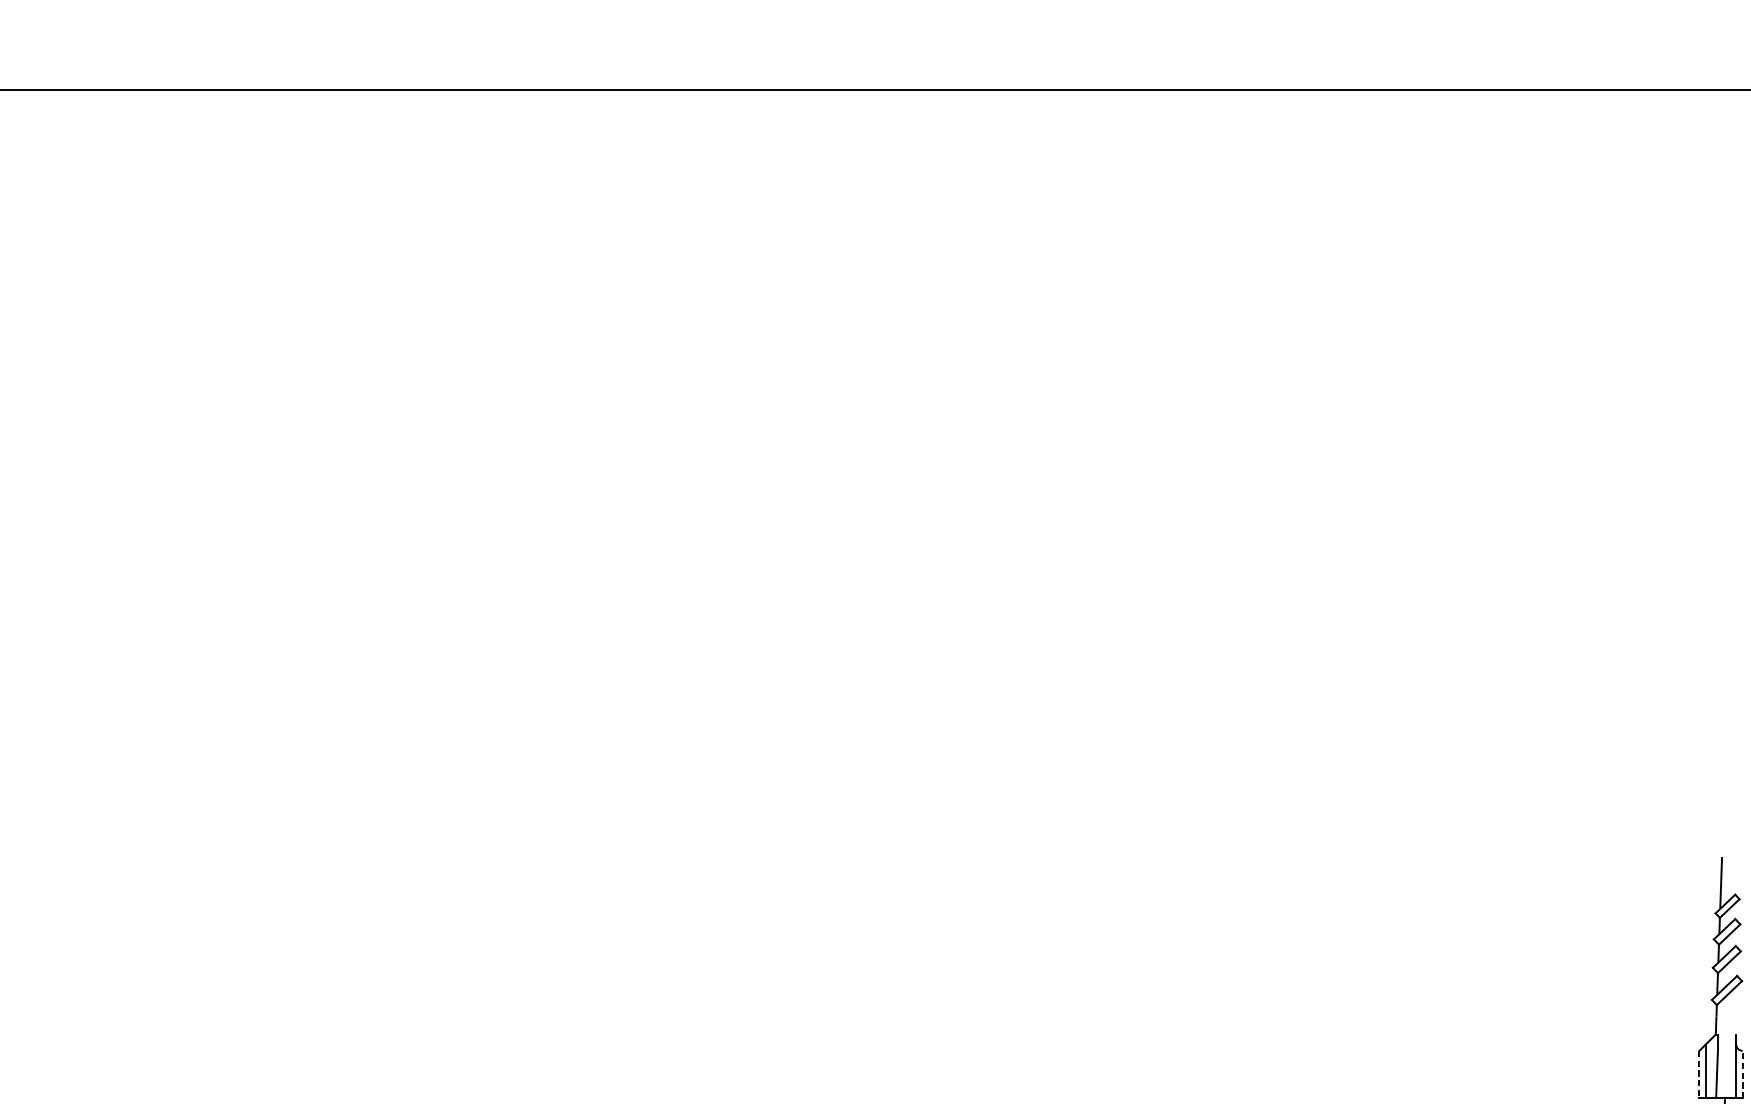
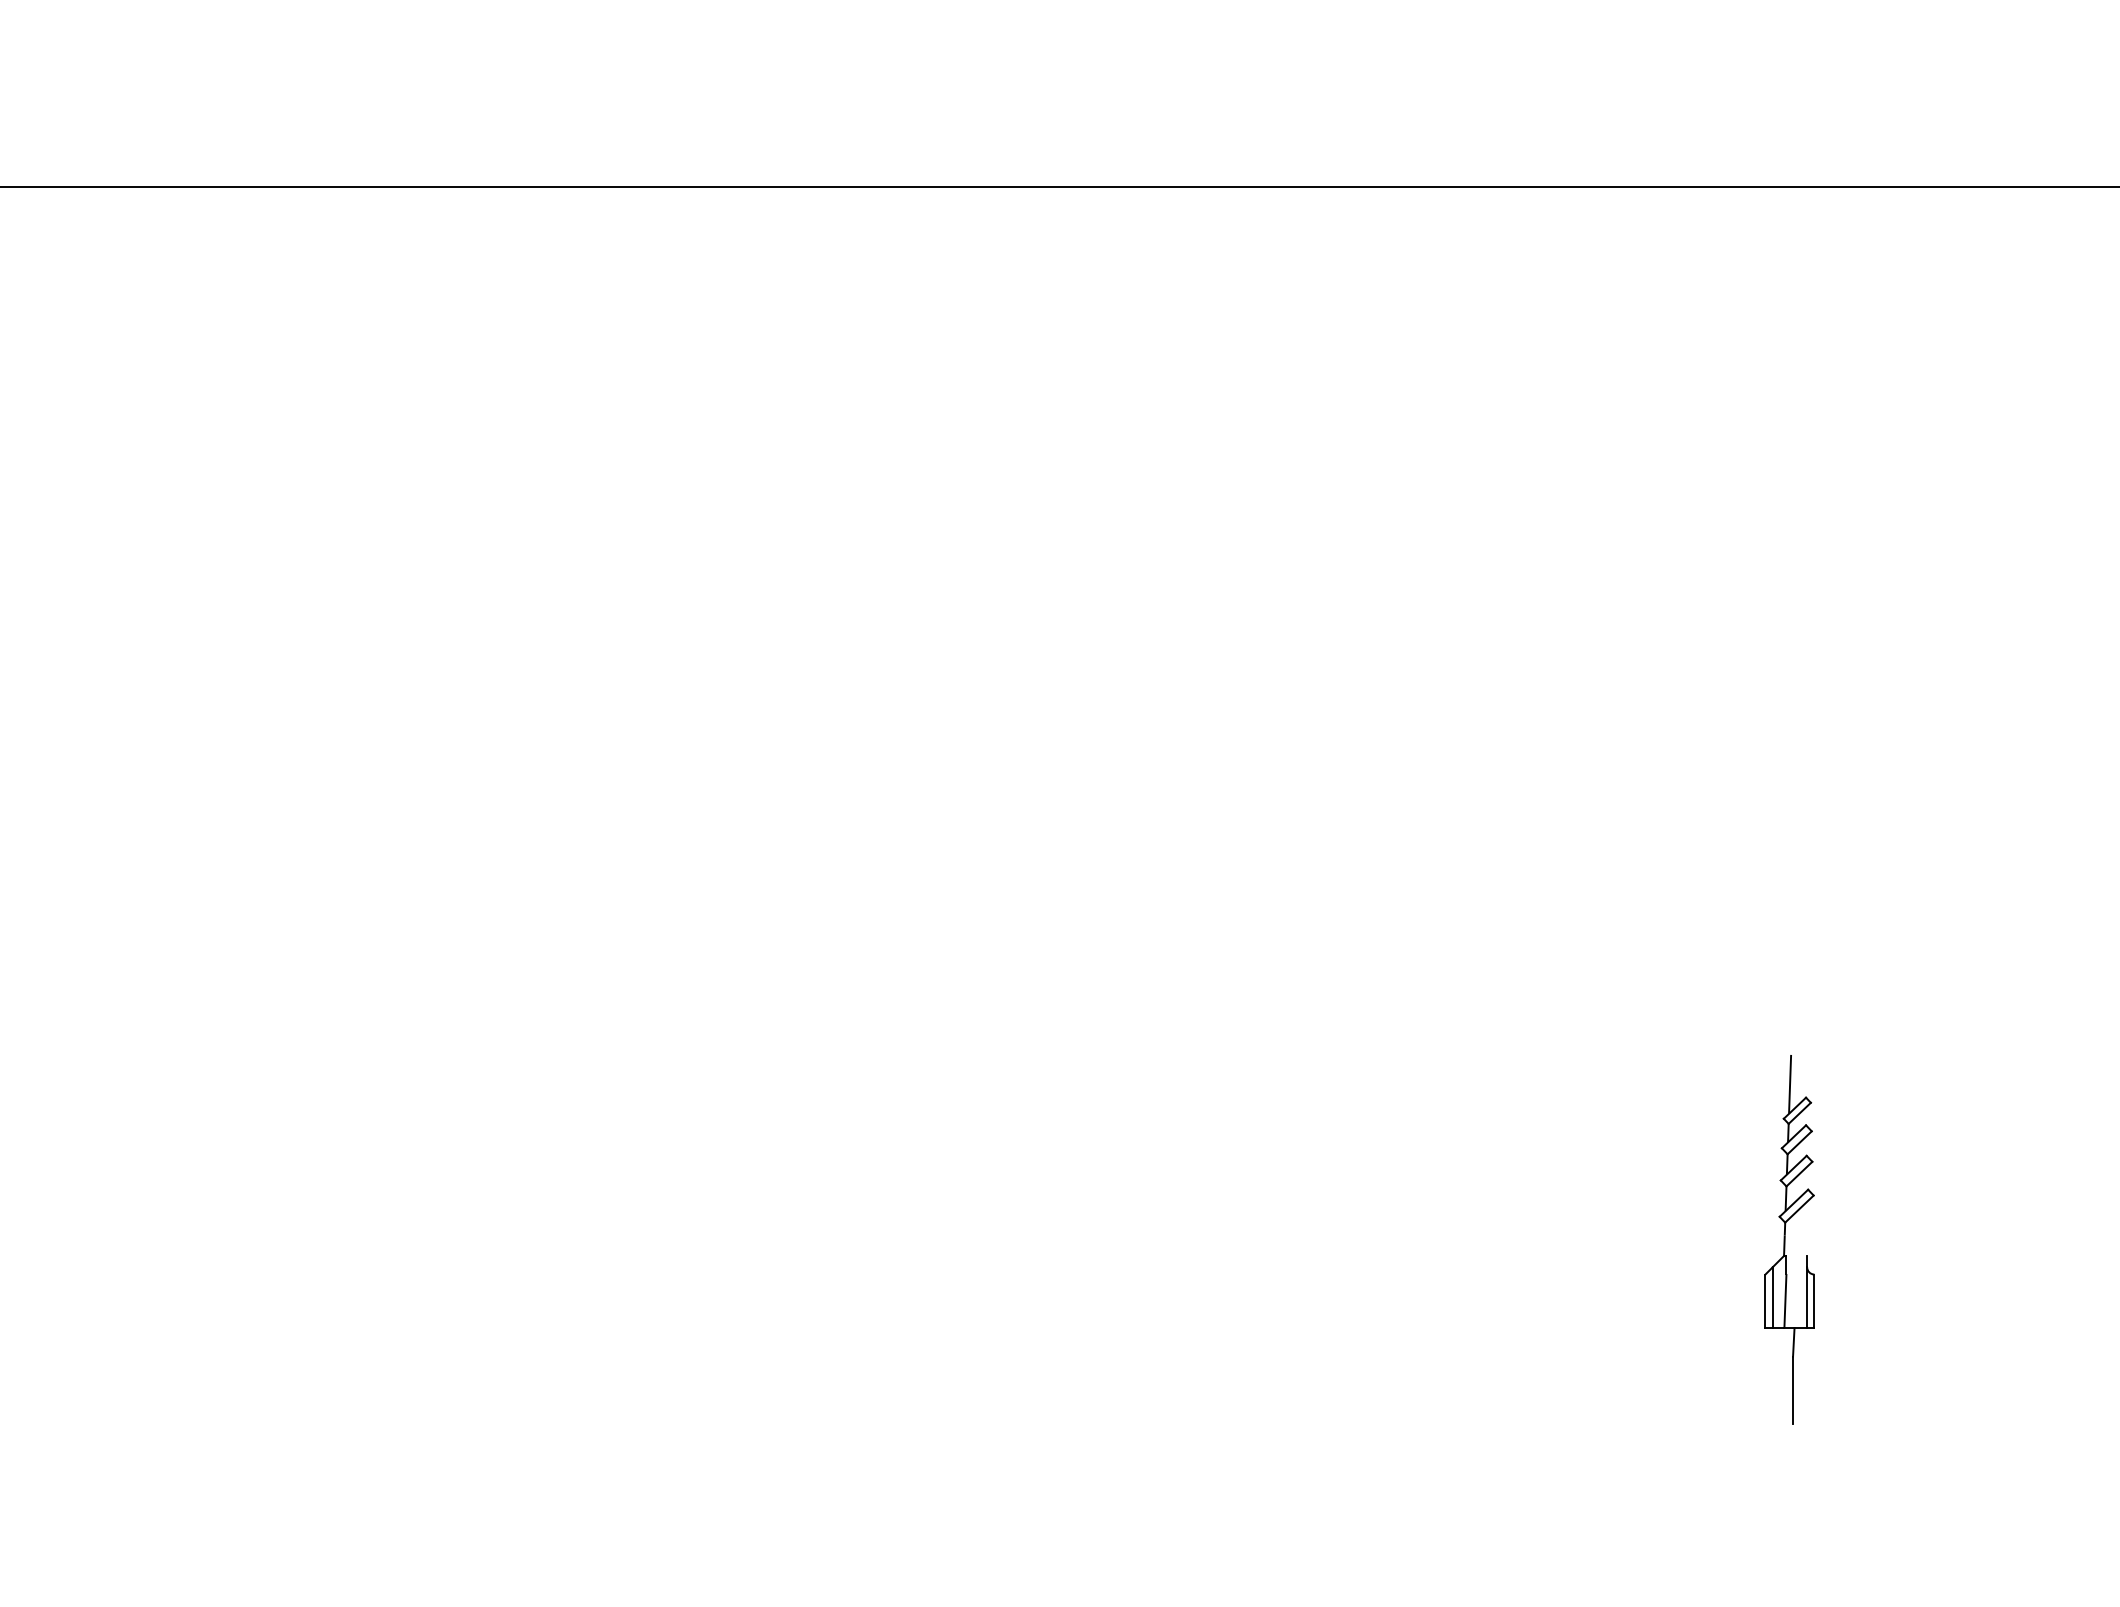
line: (1699, 1074) -> (1765, 1301), dashed -> solid
line: (1742, 1074) -> (1814, 1301), dashed -> solid

